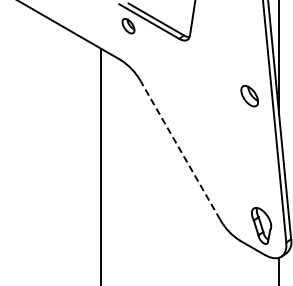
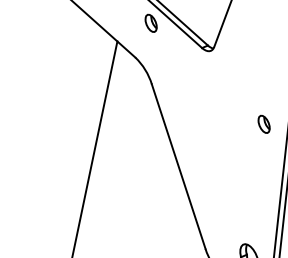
part: (249, 95) -> (264, 123), size x0.71
line: (180, 150) -> (178, 166), dashed -> solid

